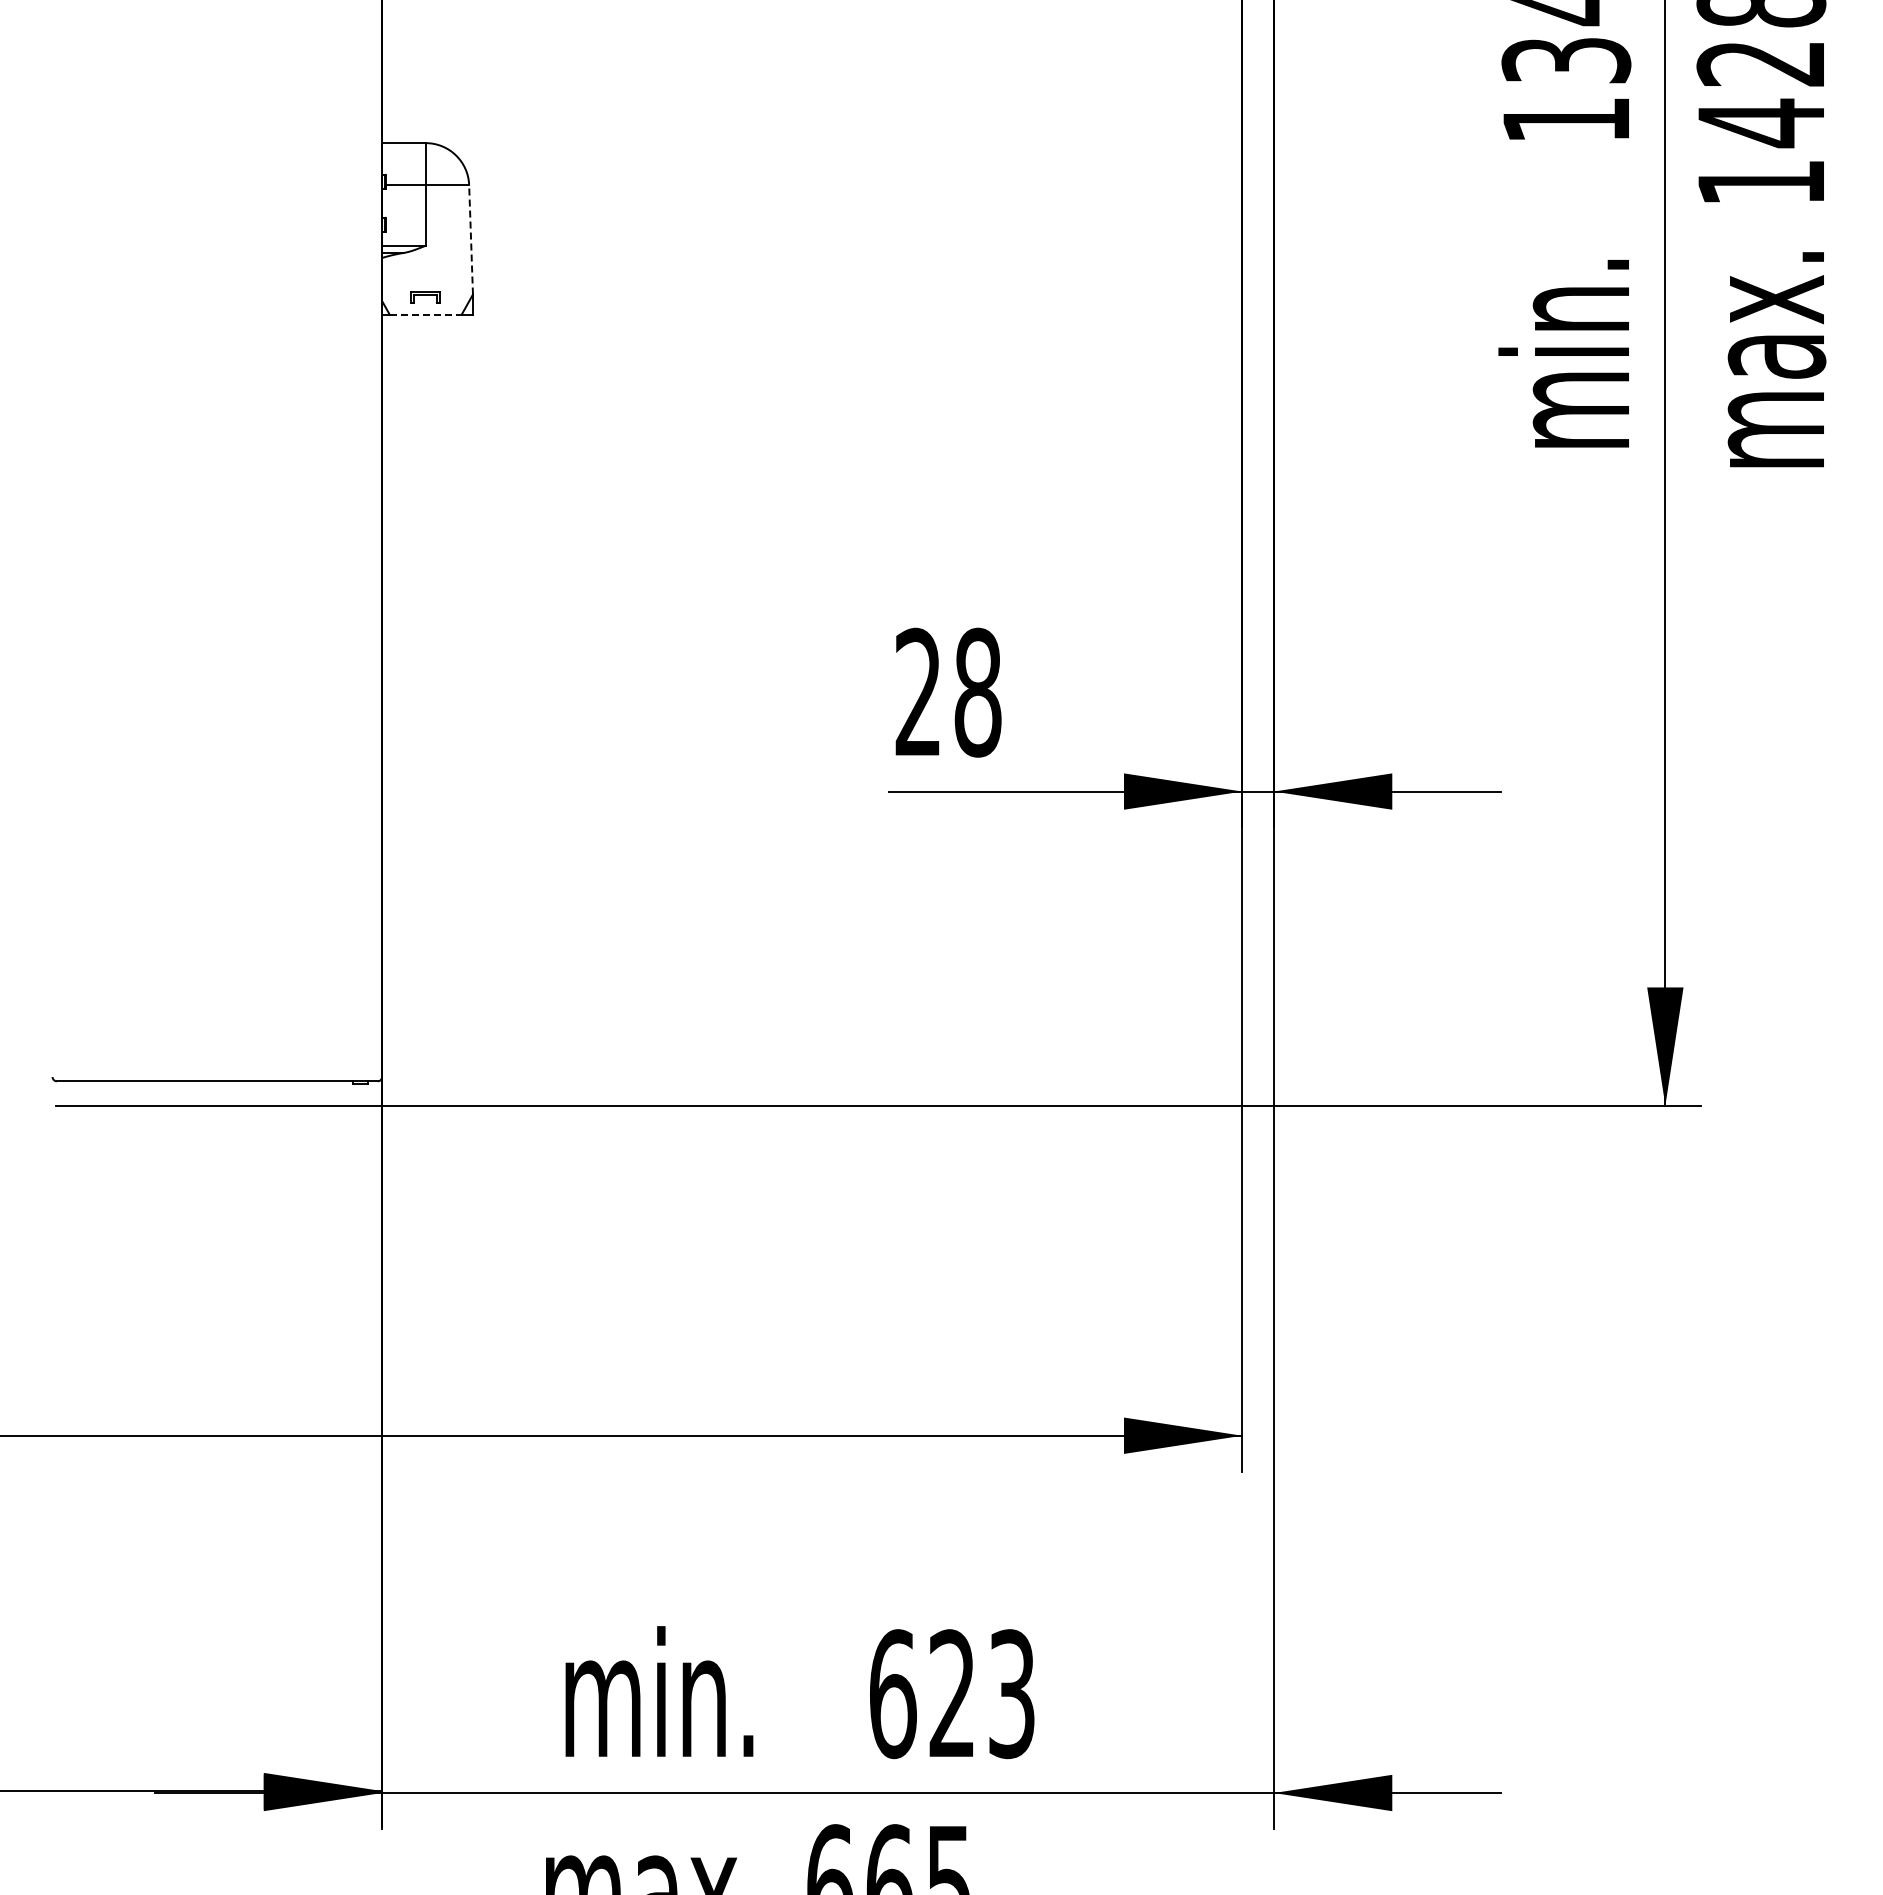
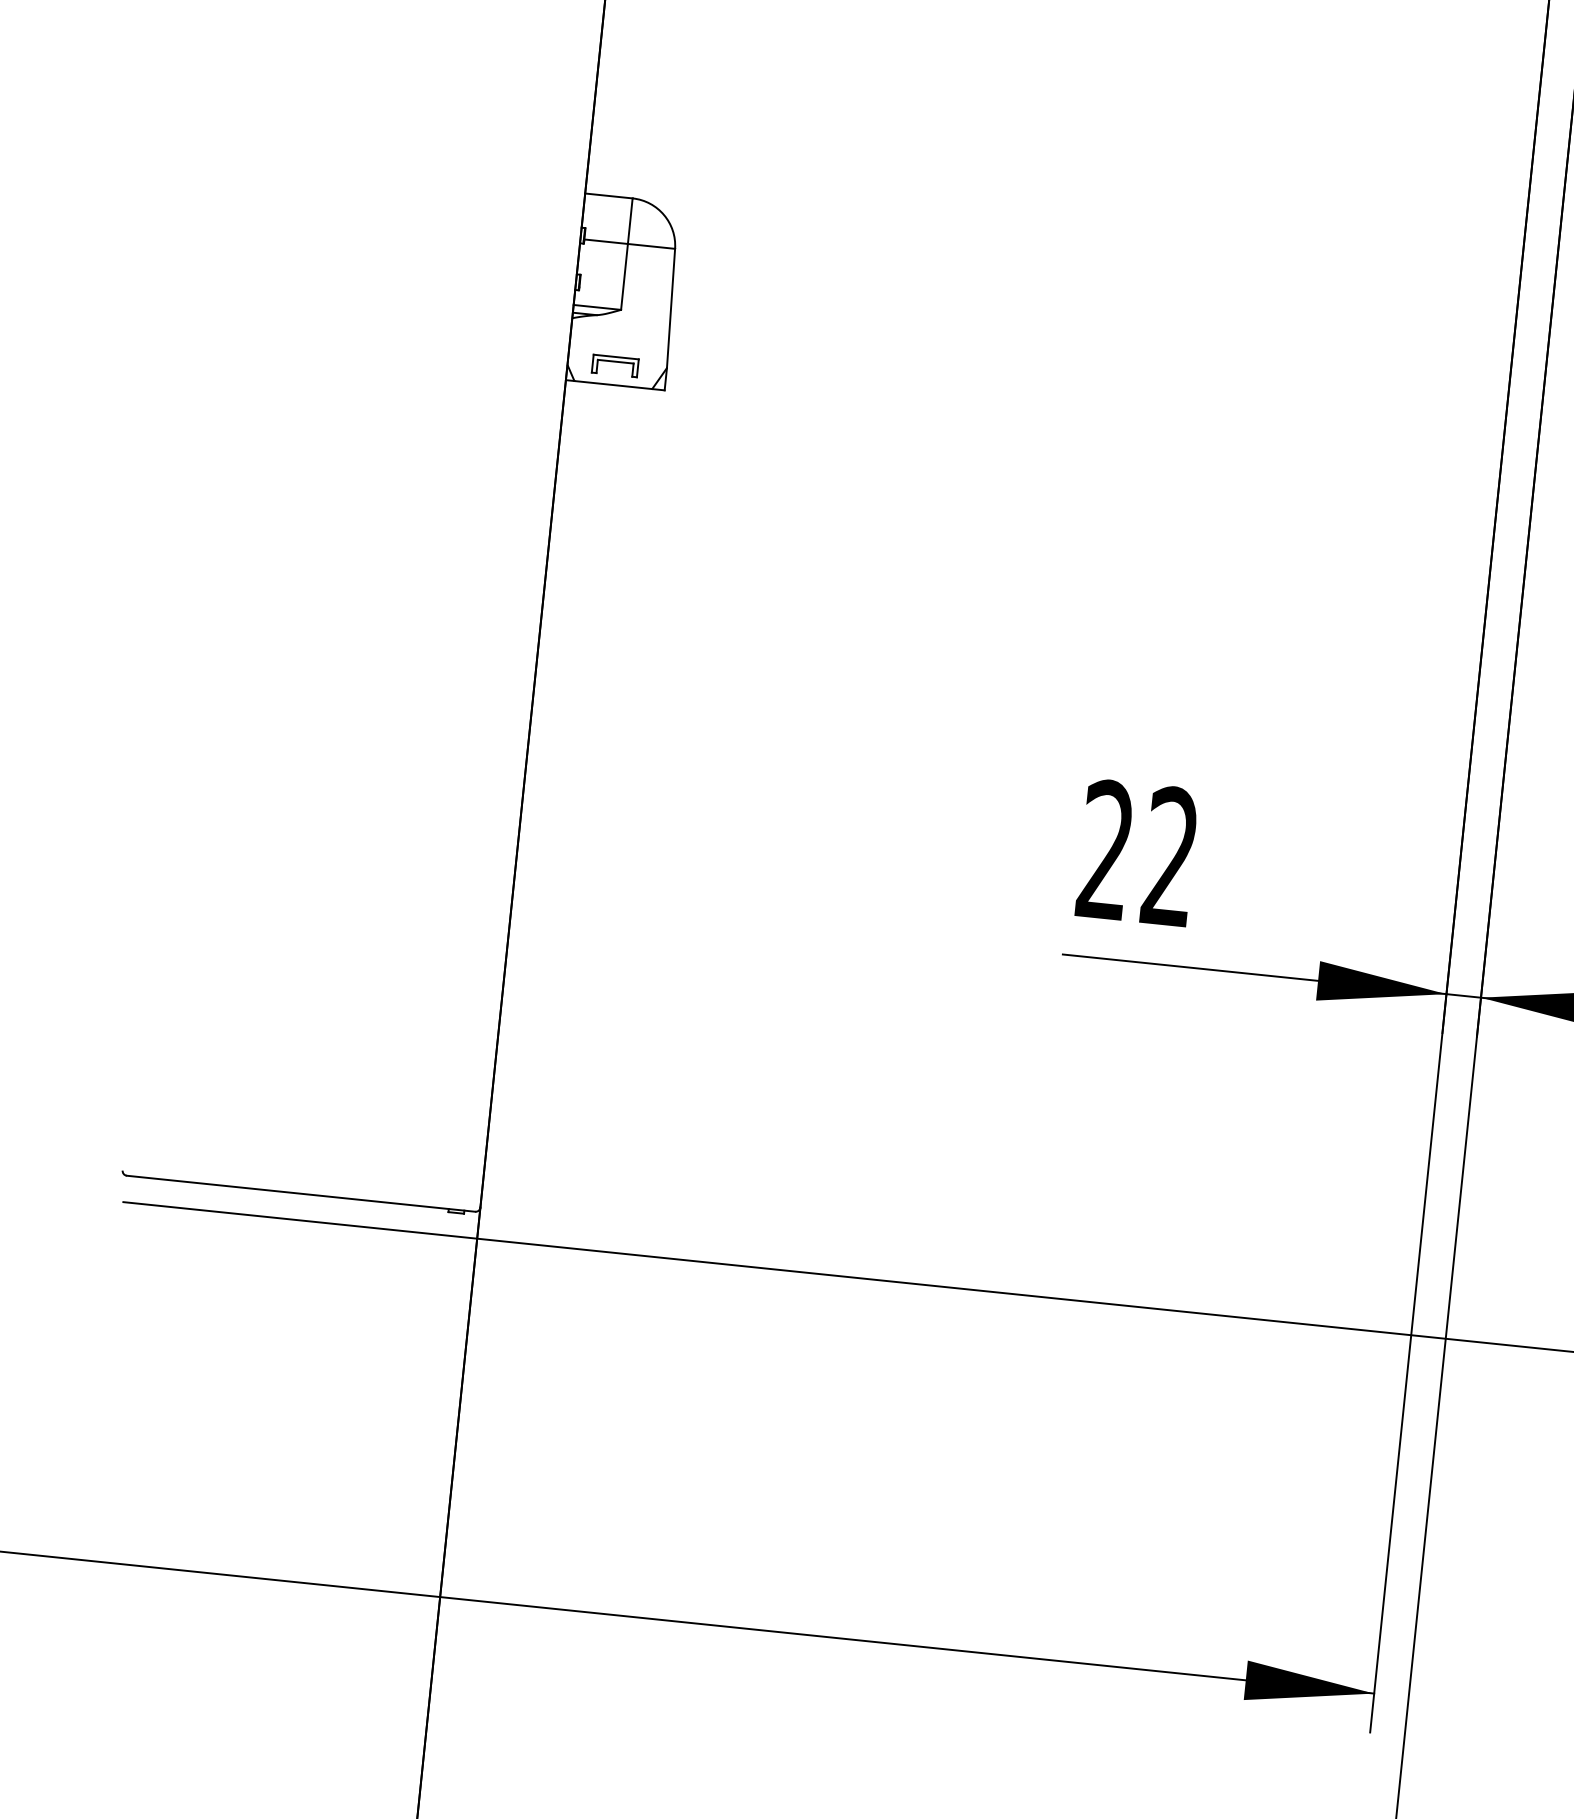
line: (471, 239) -> (671, 308), dashed -> solid
part: (425, 297) -> (615, 366), size x1.43
line: (425, 315) -> (613, 385), dashed -> solid
text: (977, 692) -> (1170, 856), 28 -> 22

